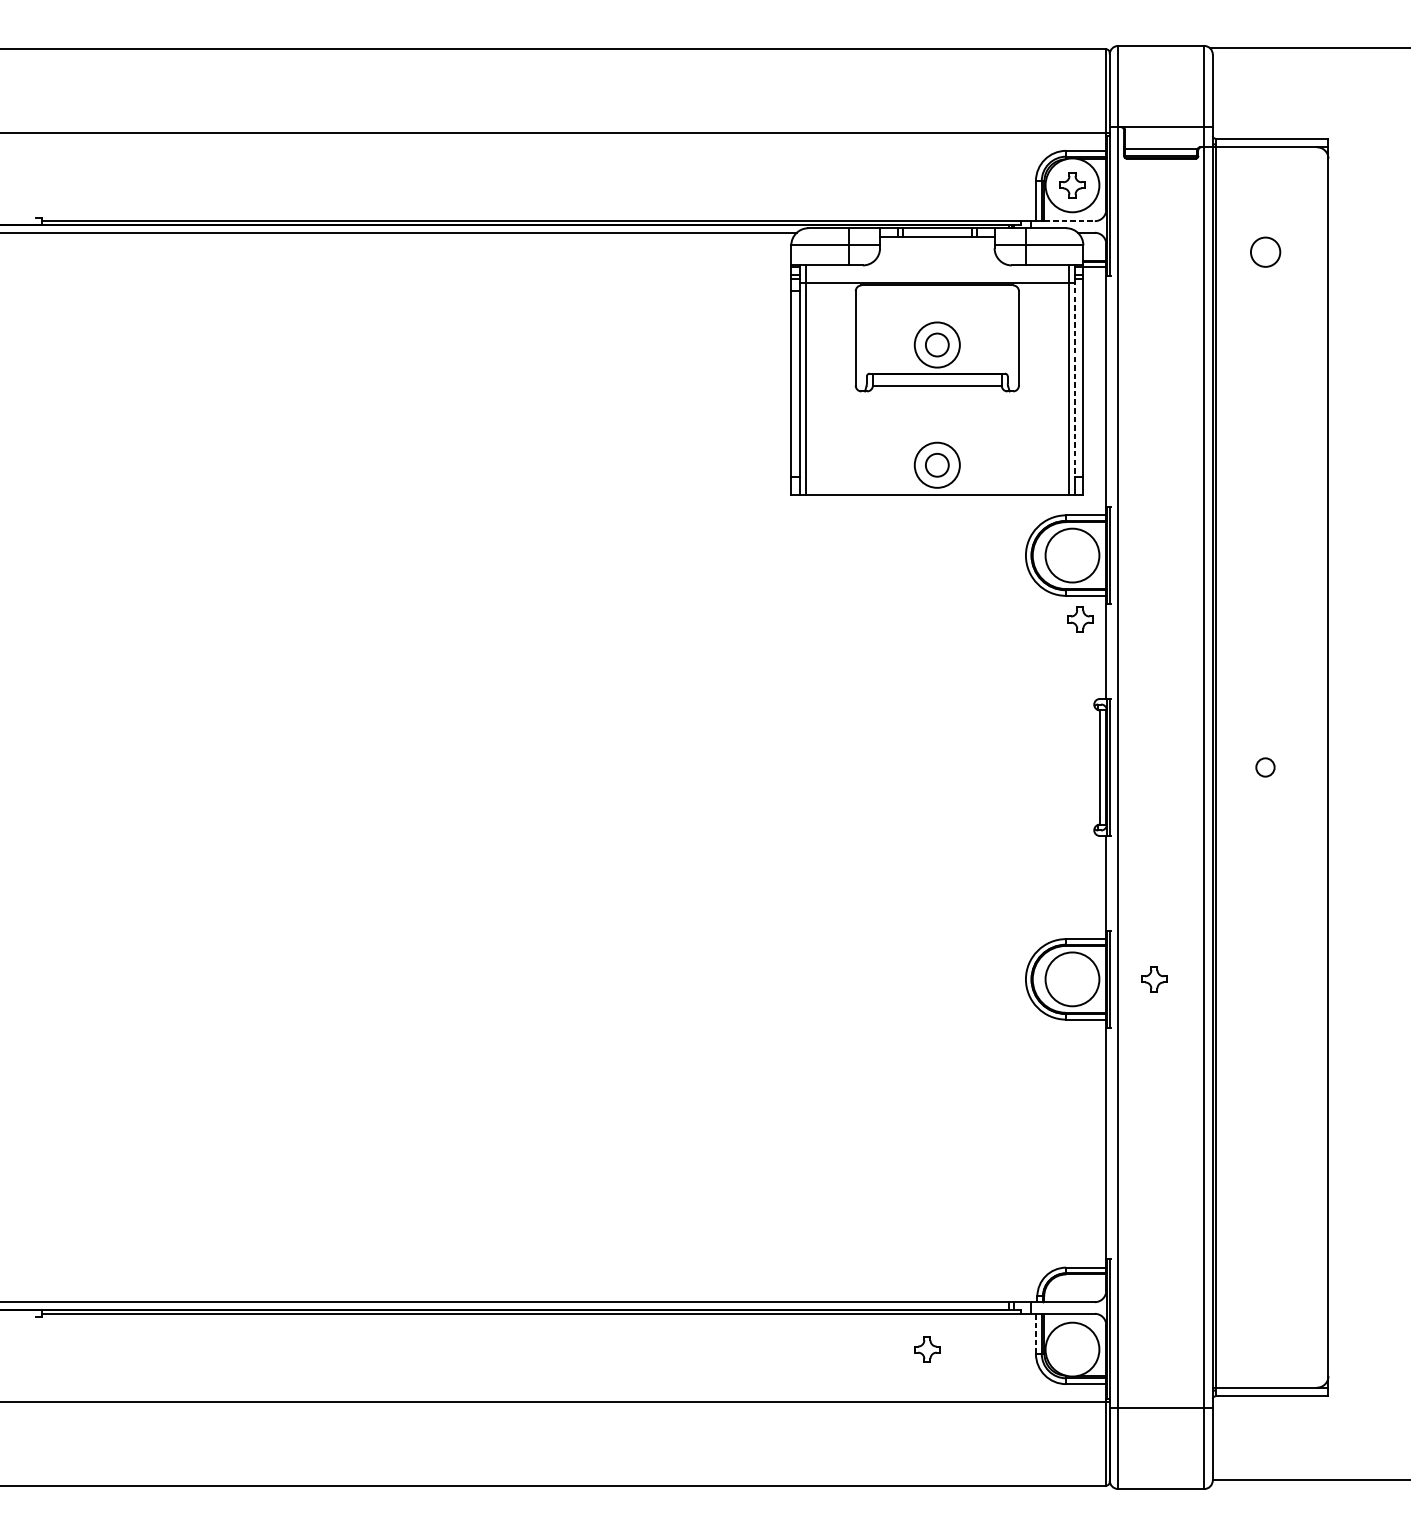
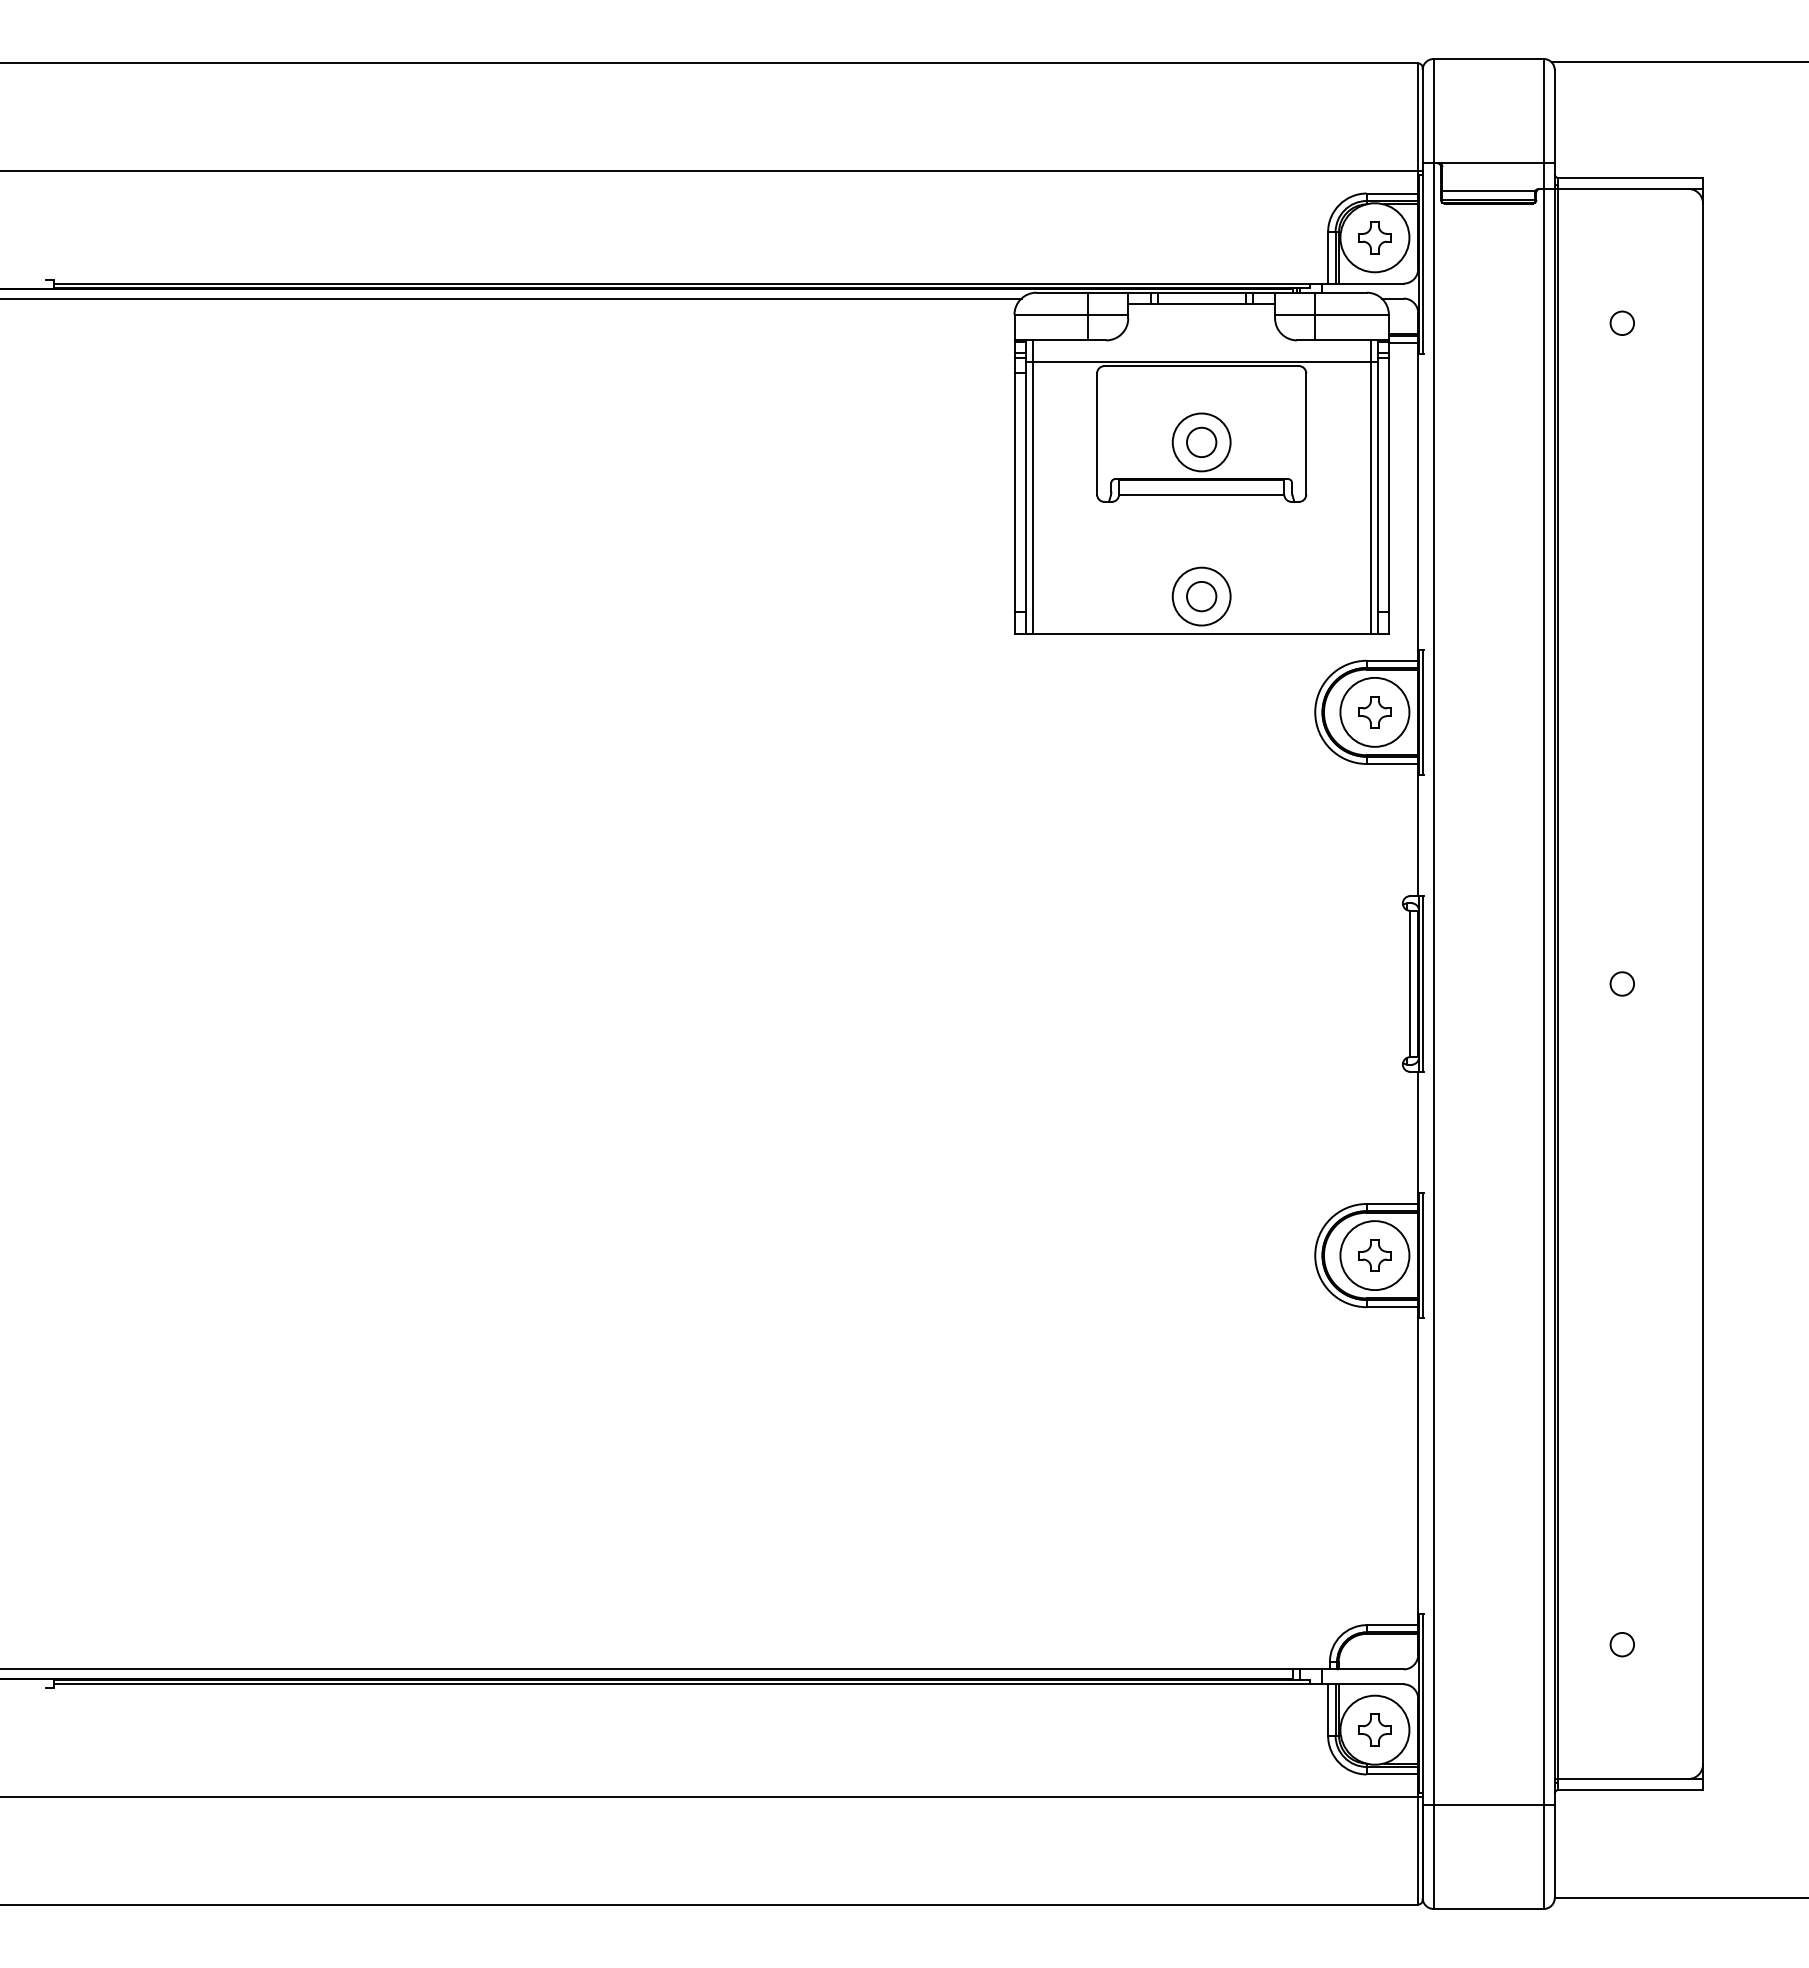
line: (1069, 221) -> (1371, 283), dashed -> solid
circle: (1264, 251) -> (1621, 322), size x0.62
line: (1074, 378) -> (1377, 485), dashed -> solid
part: (1079, 619) -> (1374, 712), moved
part: (1154, 979) -> (1374, 1255), moved
circle: (1264, 1282) -> (1621, 1644), added
line: (1036, 1334) -> (1328, 1710), dashed -> solid
part: (927, 1349) -> (1374, 1729), moved

